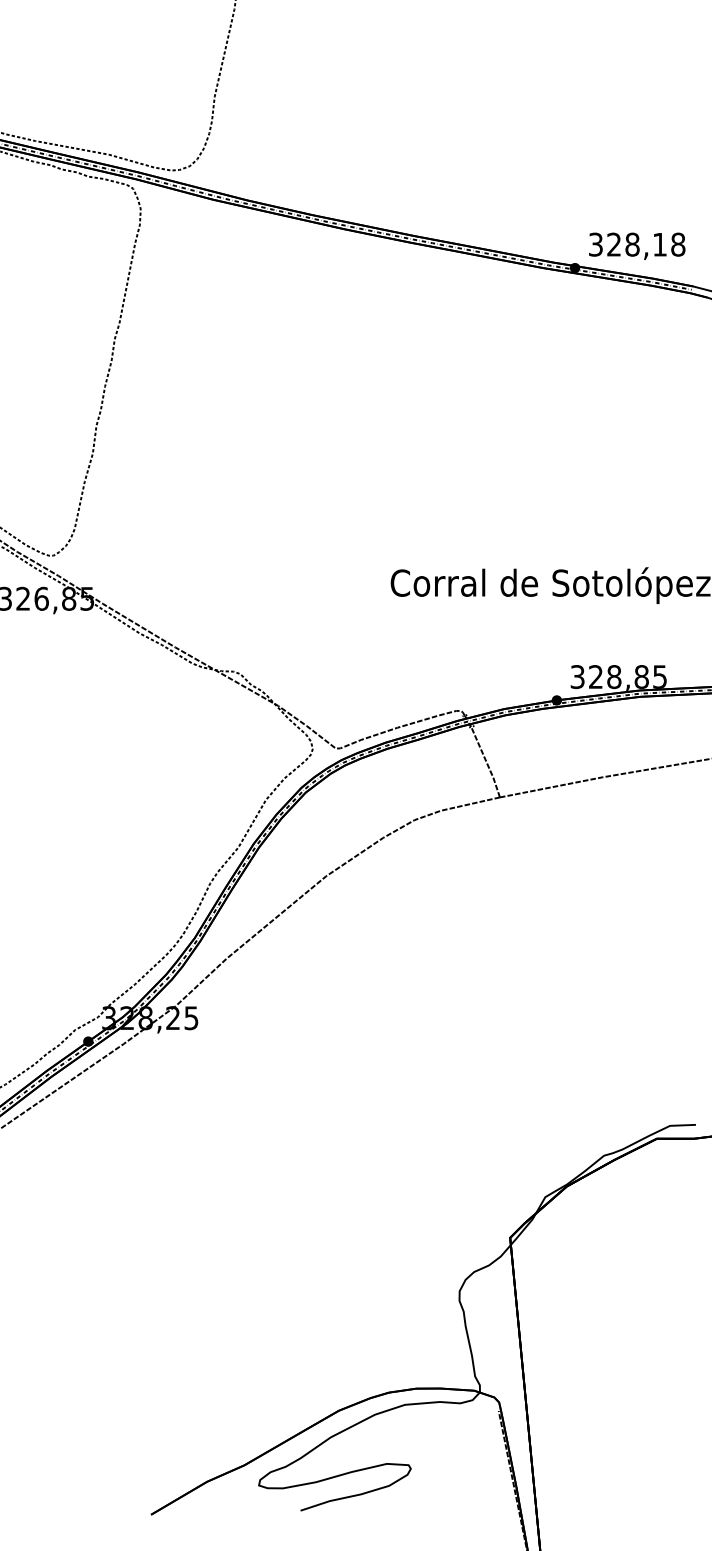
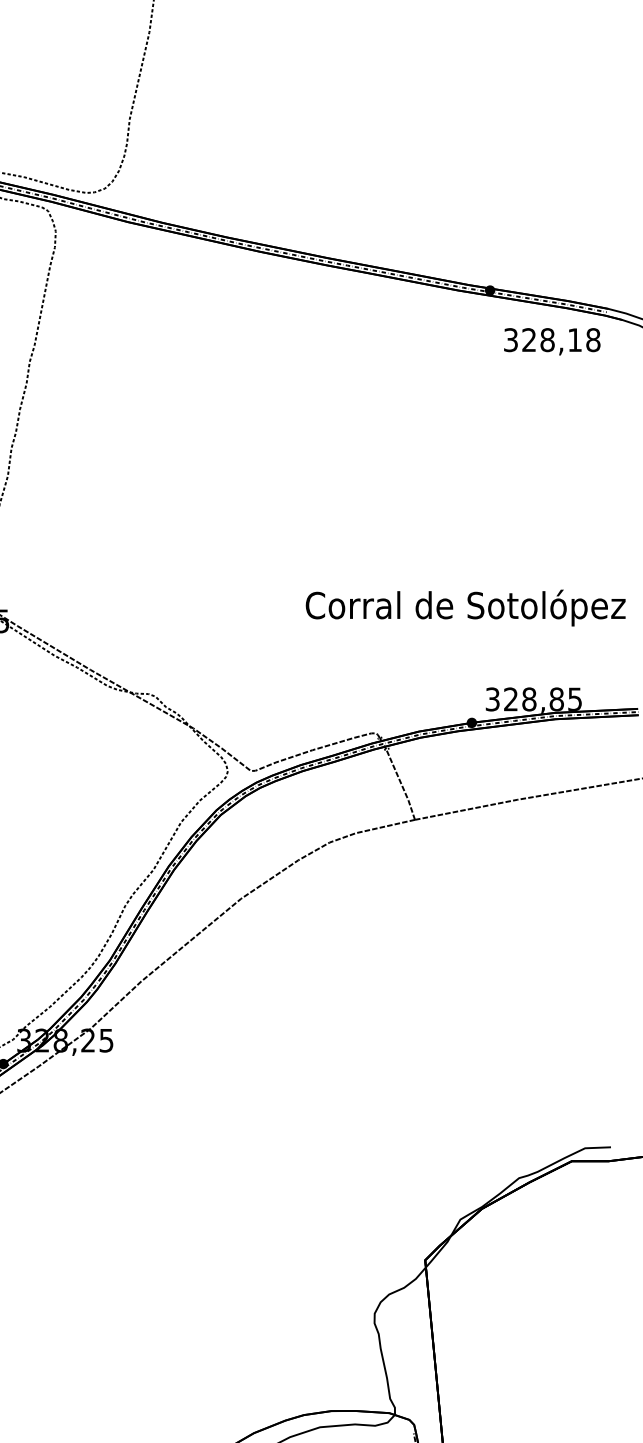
text: (637, 245) -> (552, 340), moved

